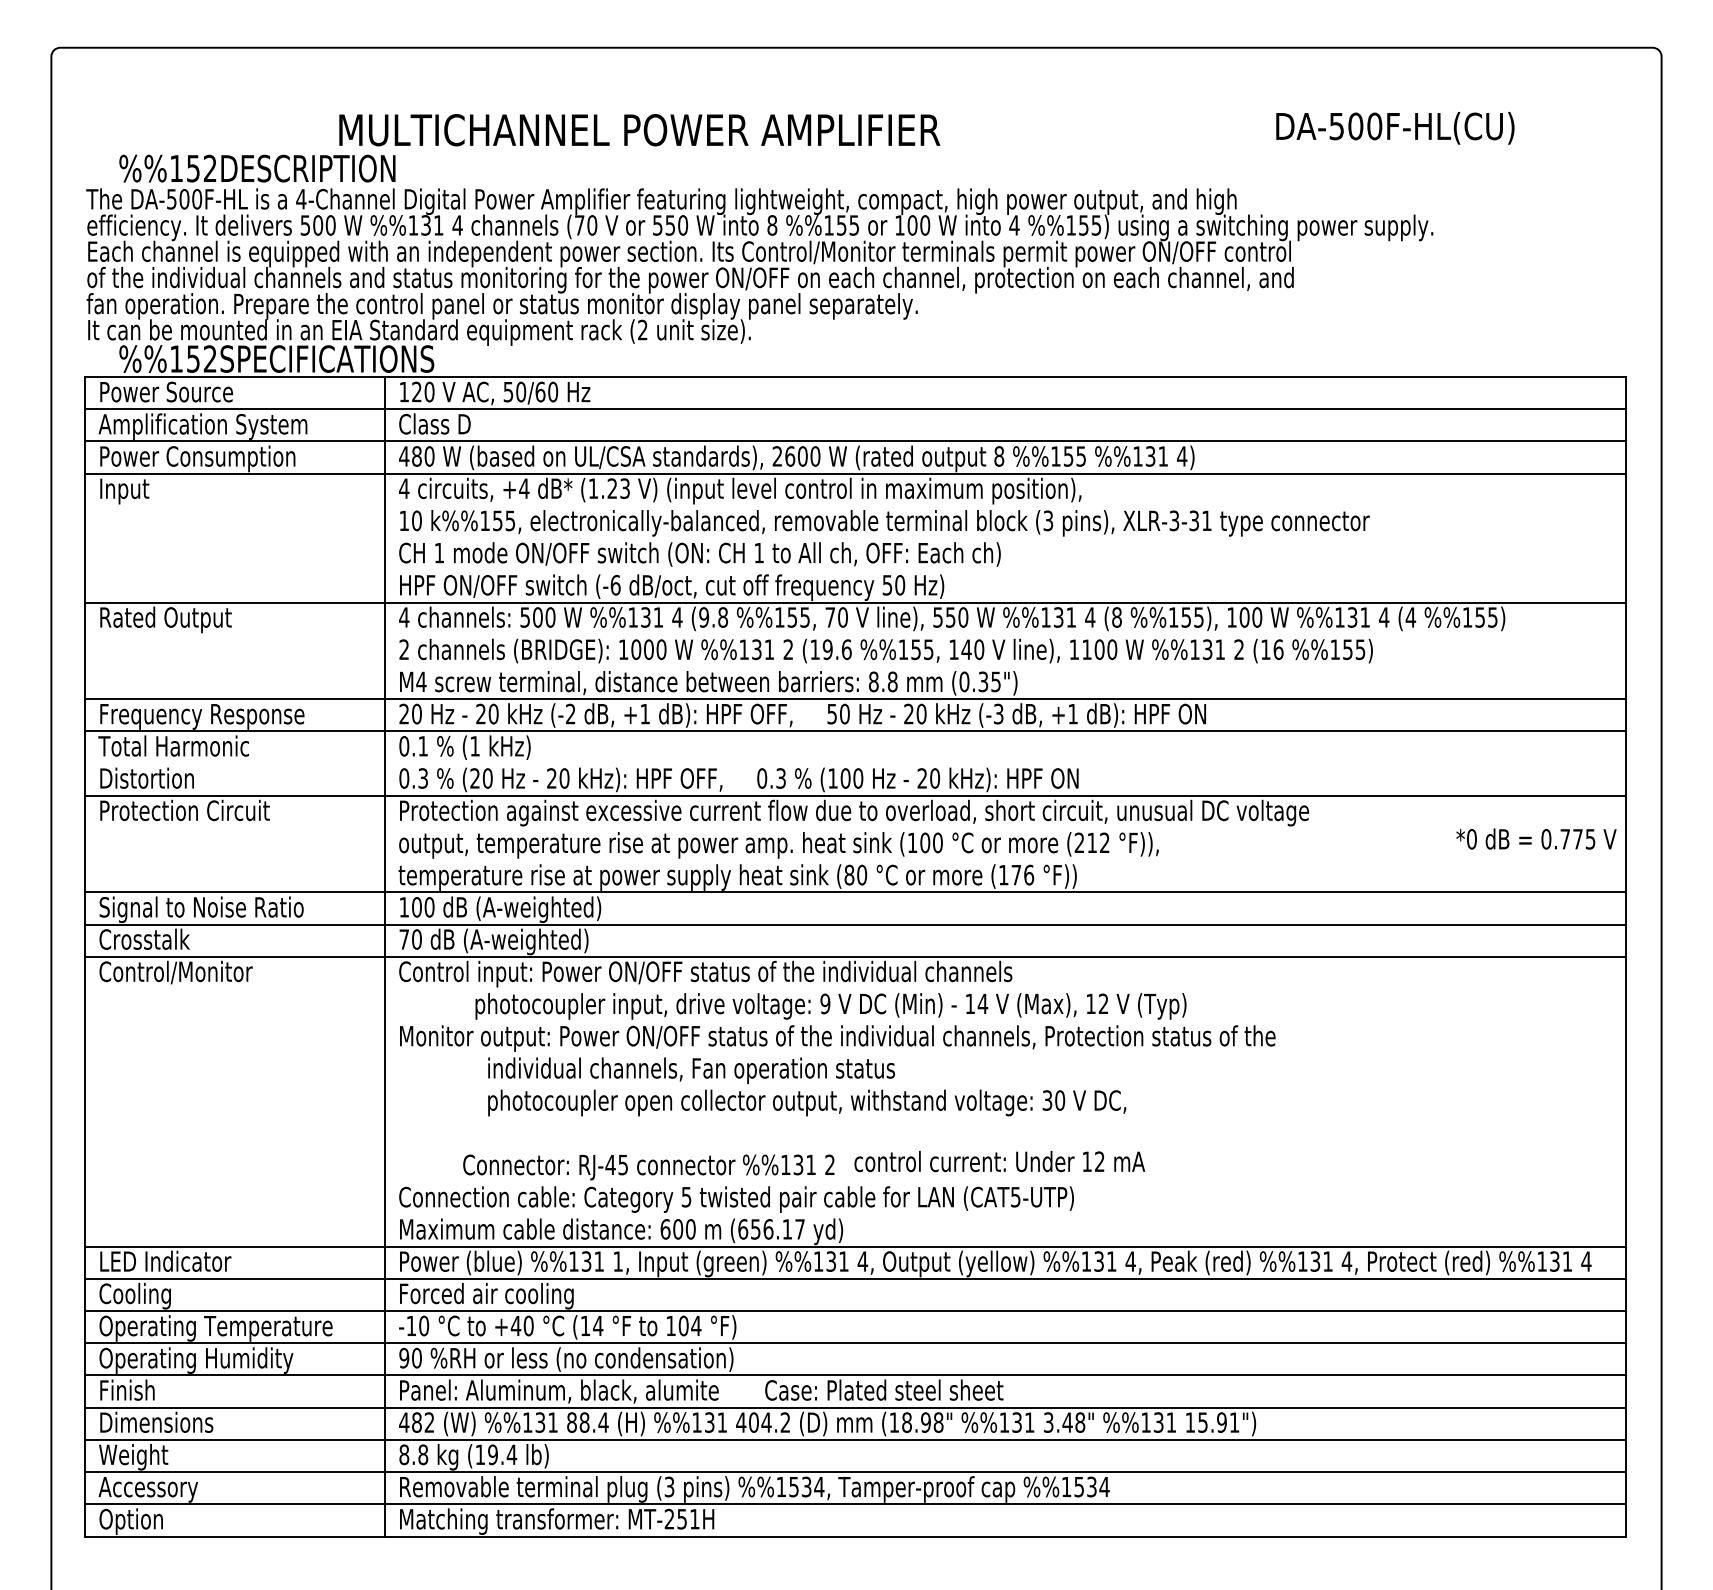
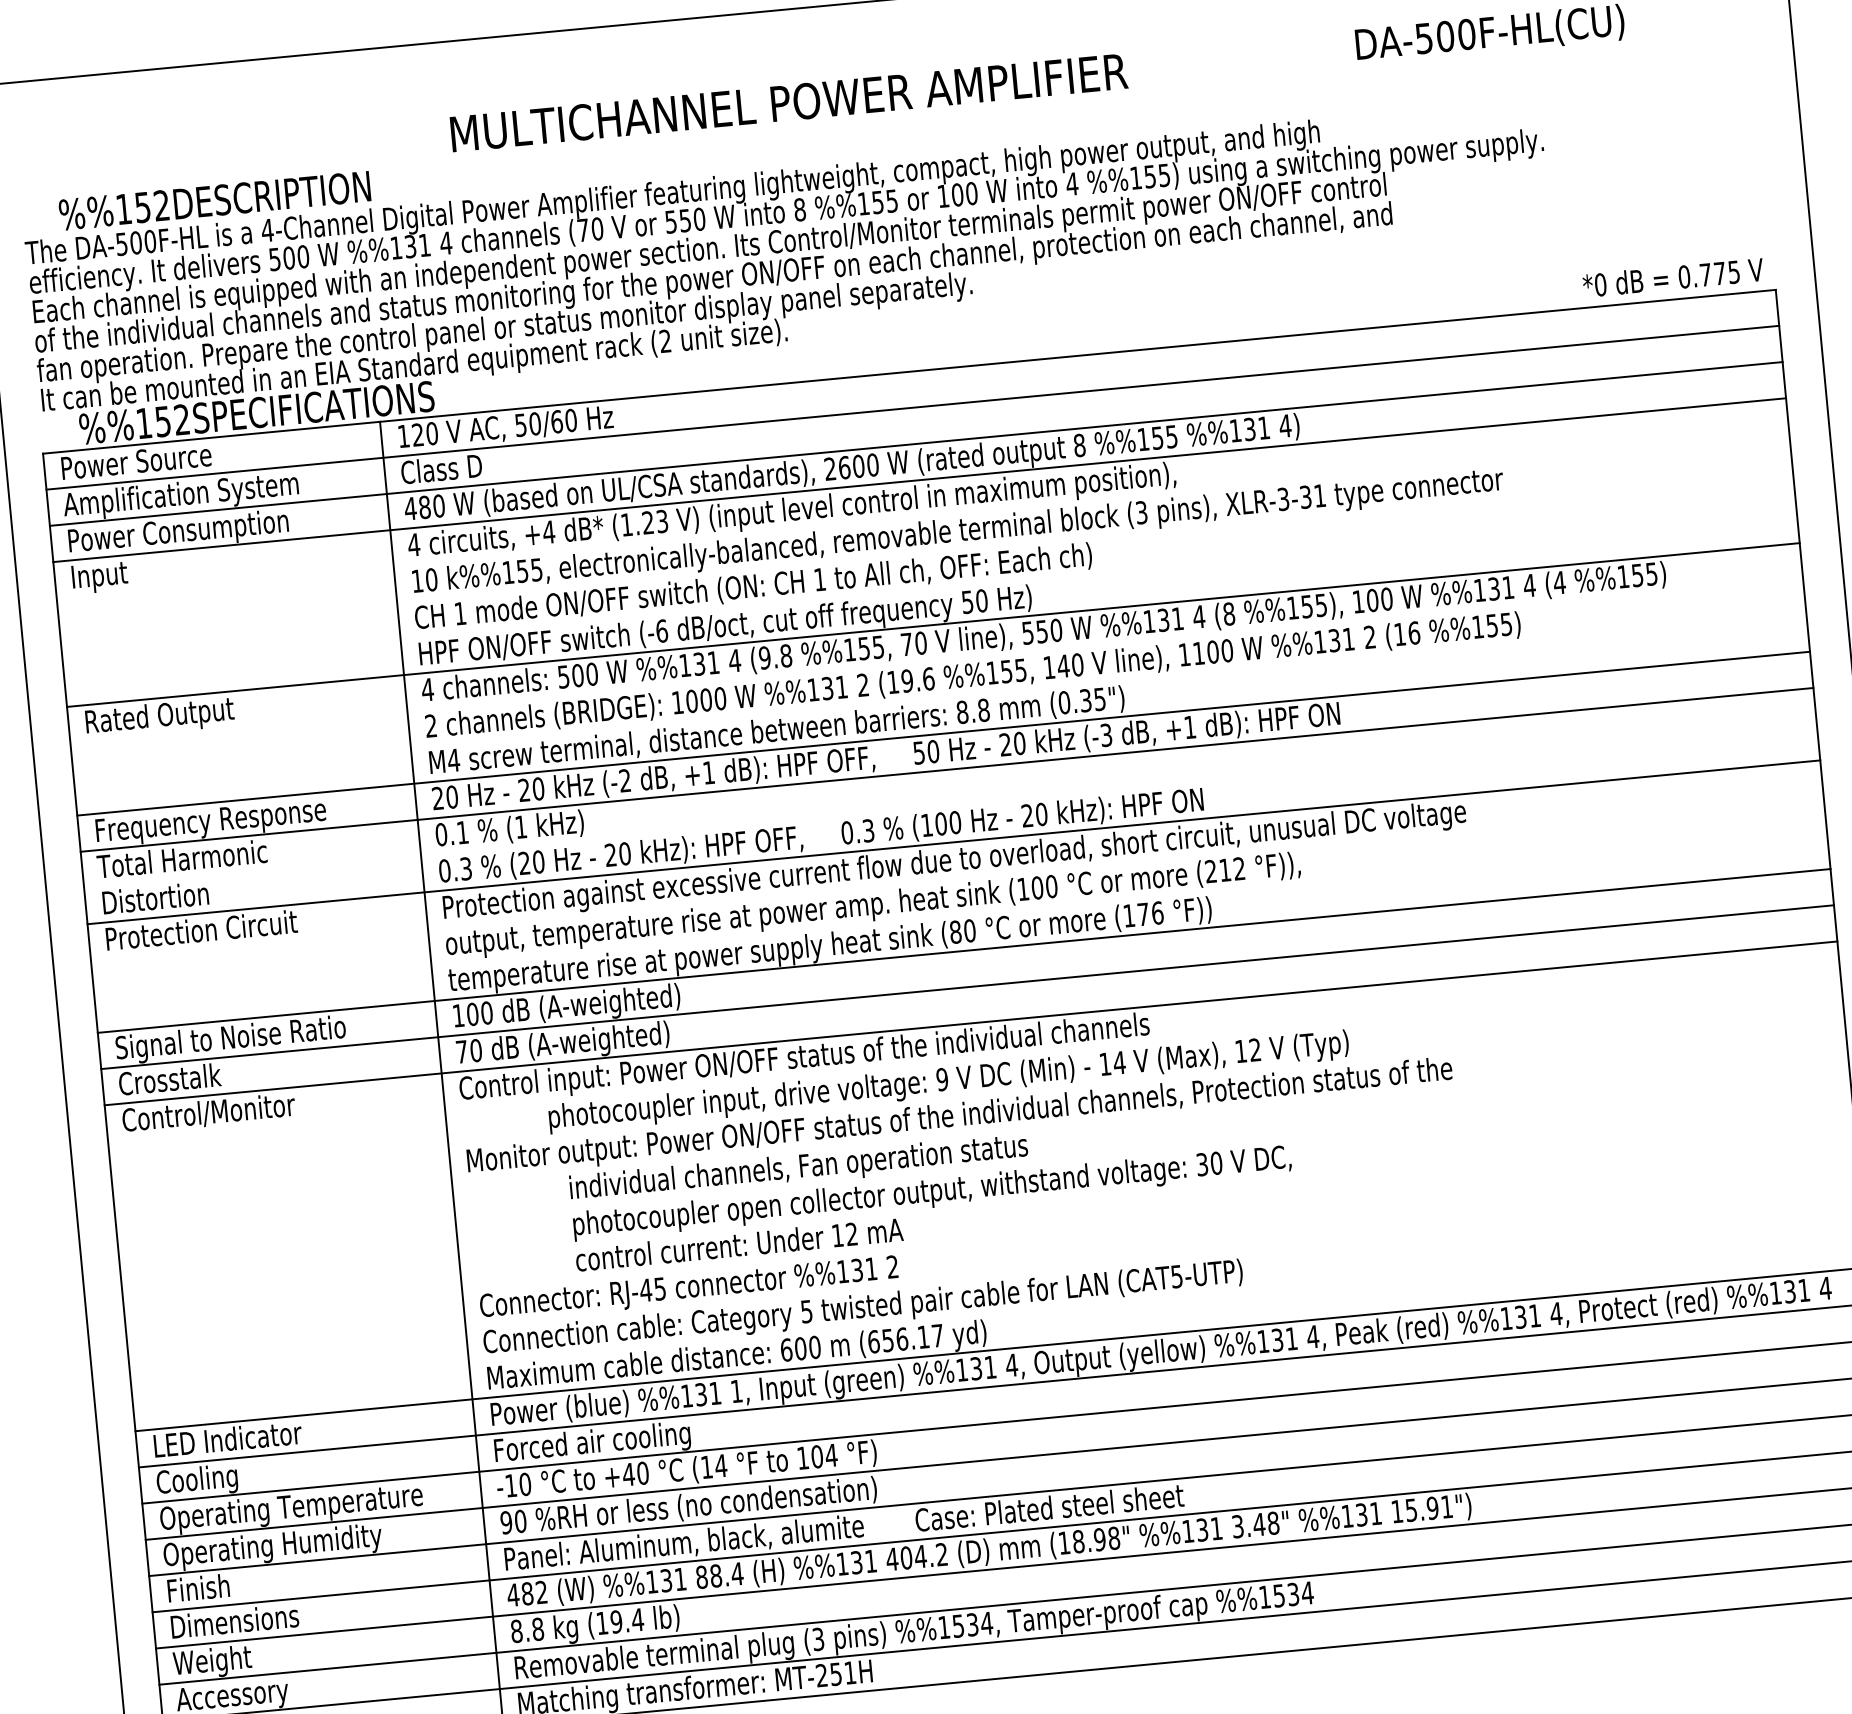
text: (639, 130) -> (788, 103), moved
text: (1536, 838) -> (1673, 277), moved
text: (999, 1161) -> (739, 1244), moved
text: (648, 1167) -> (688, 1289), moved

